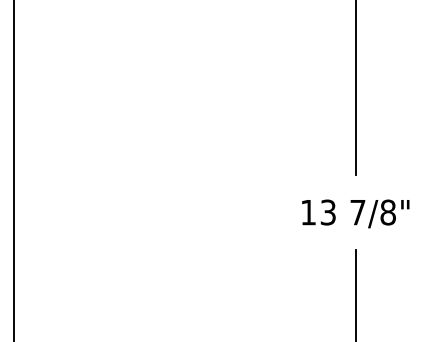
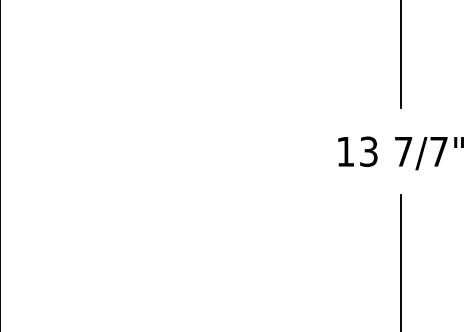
text: (387, 212) -> (438, 151), 7/8" -> 7/7"

